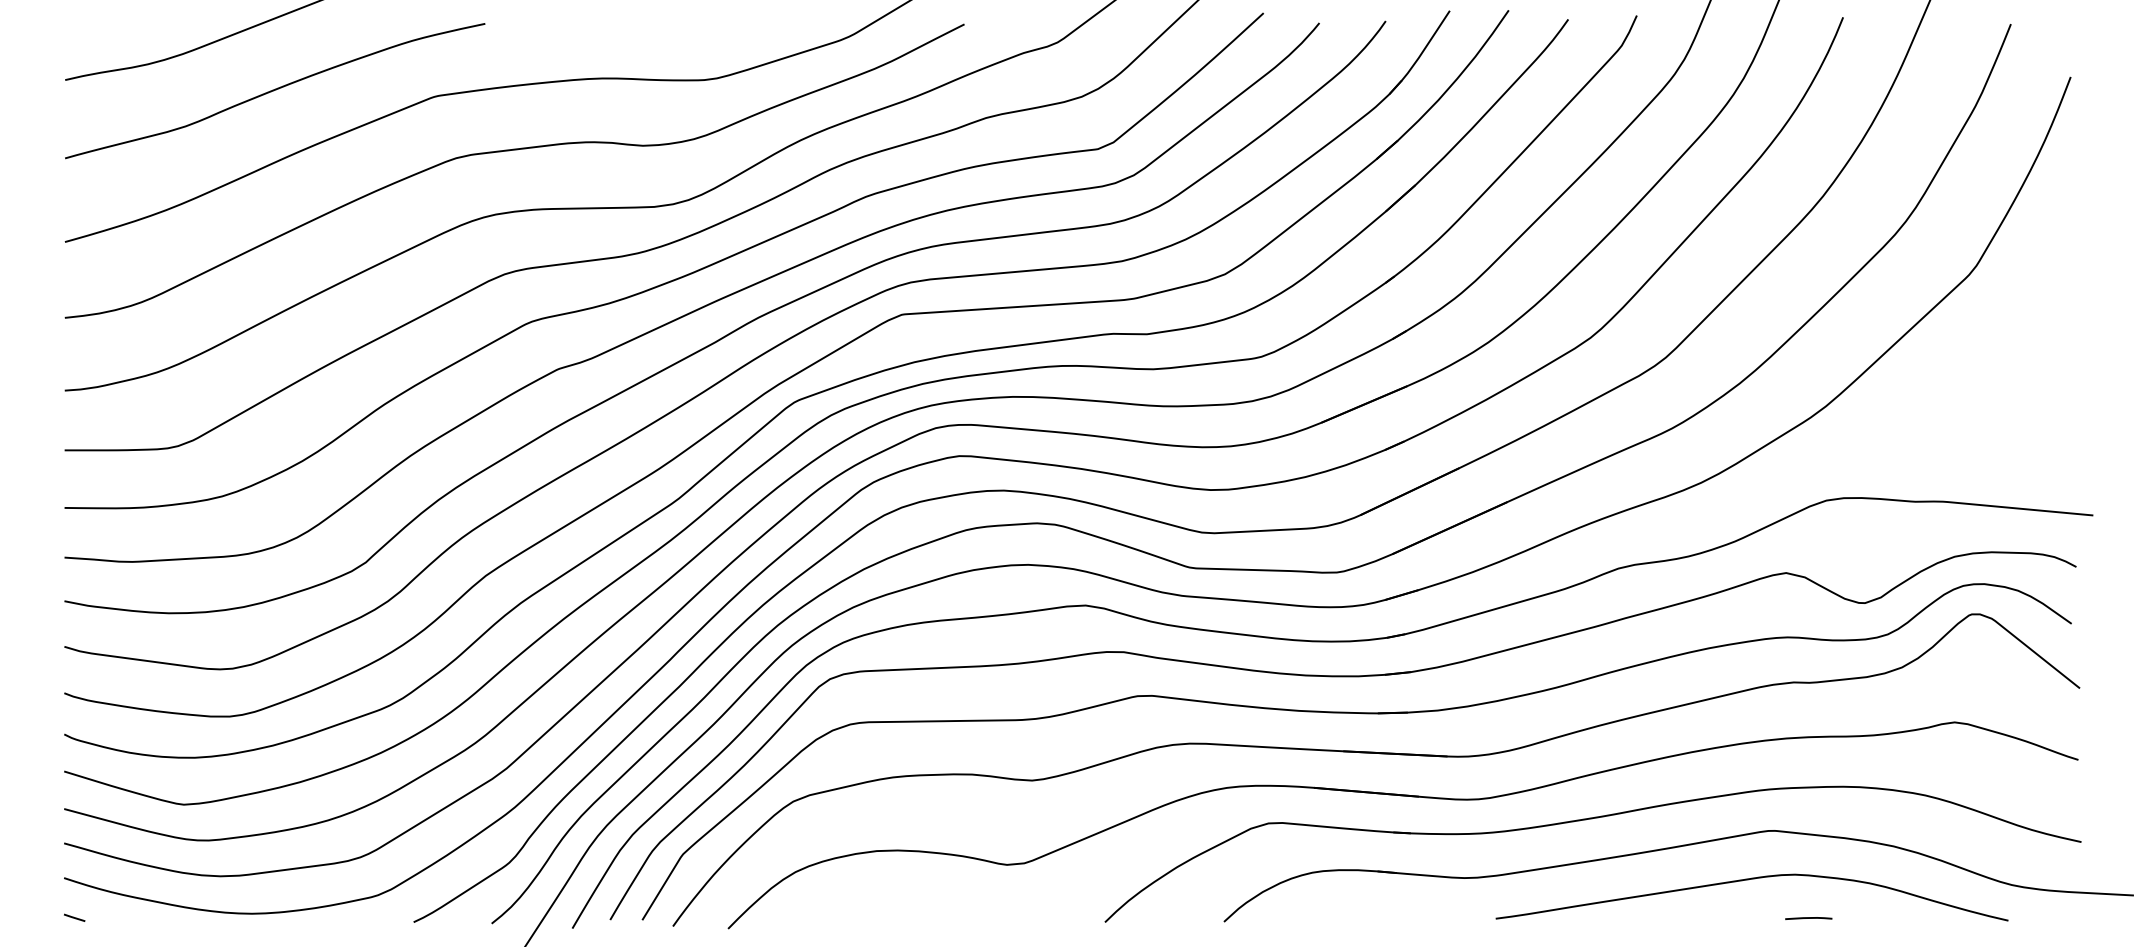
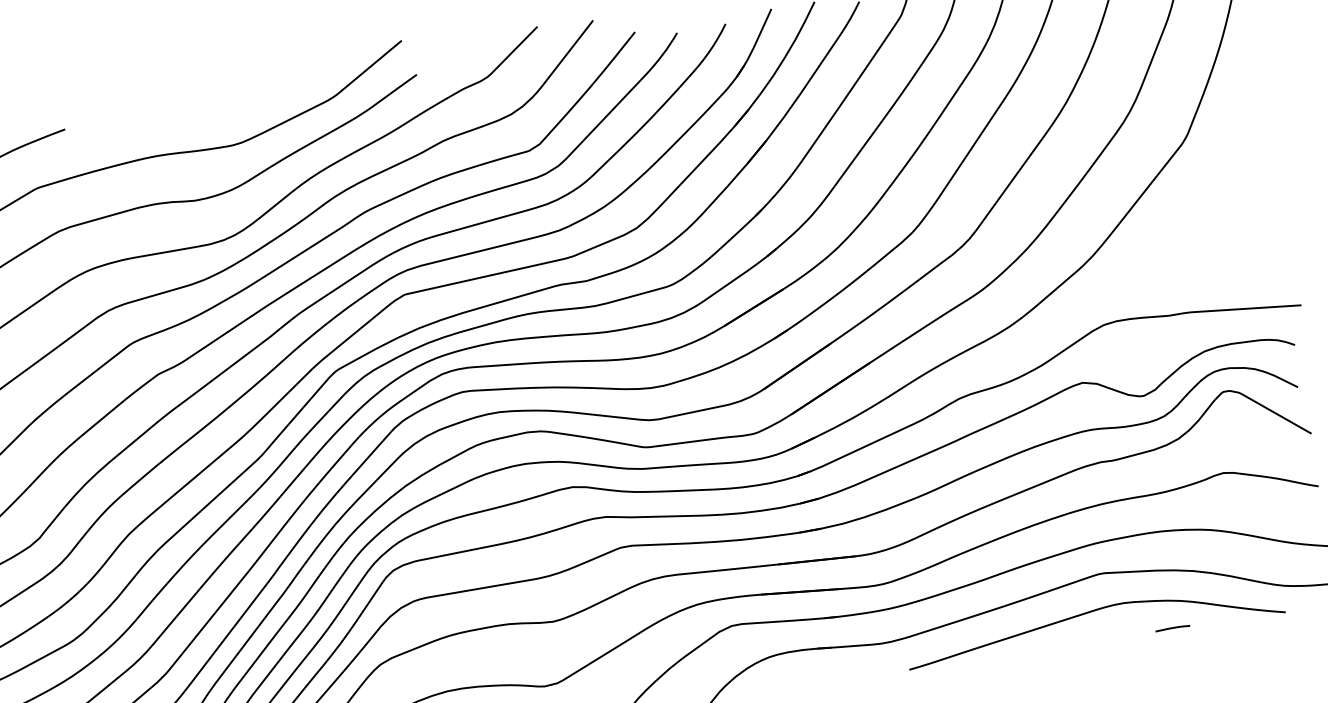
line: (1808, 918) -> (1172, 628), moved

